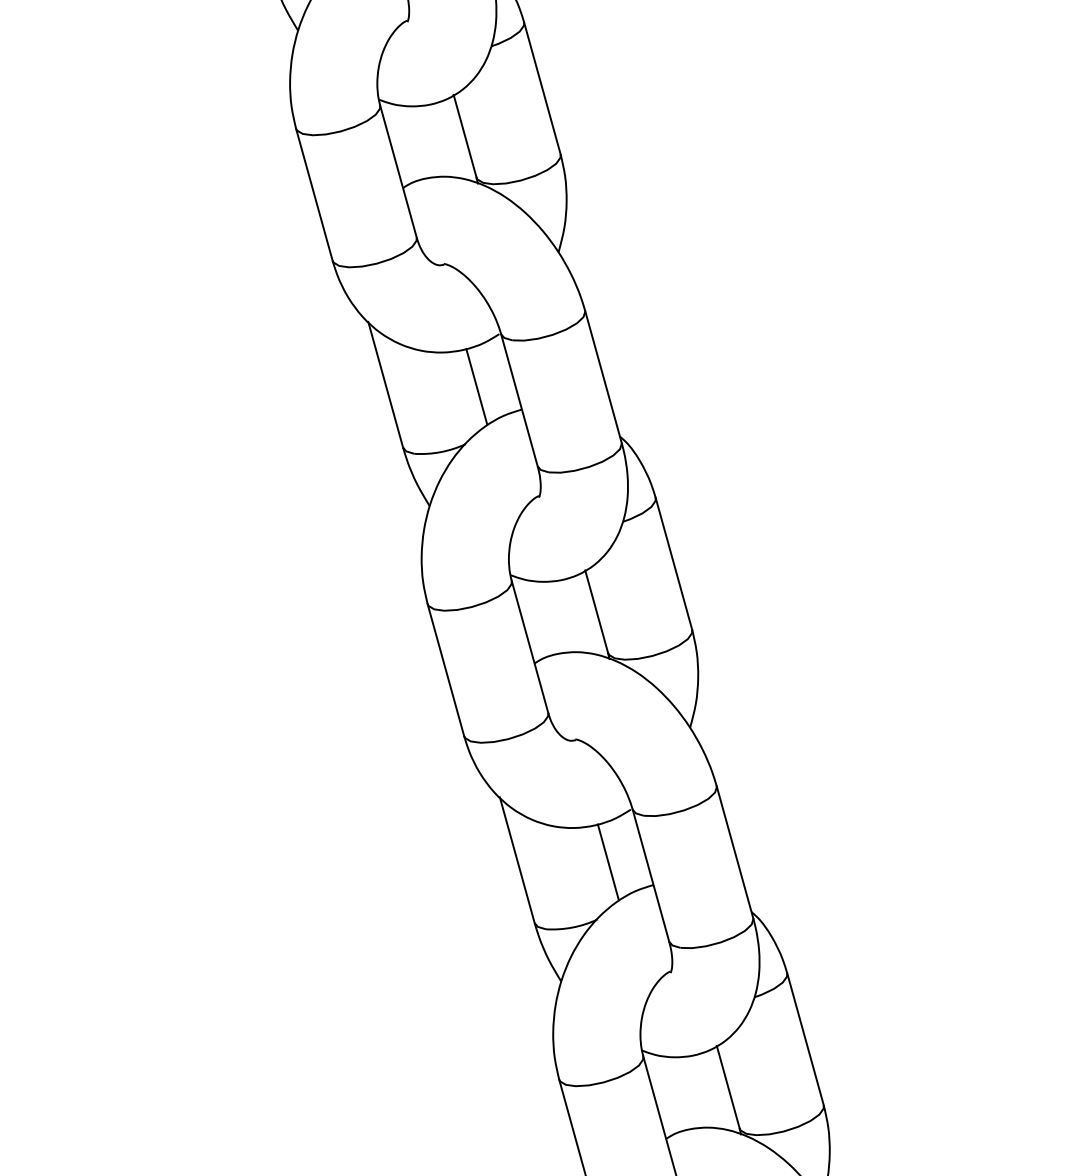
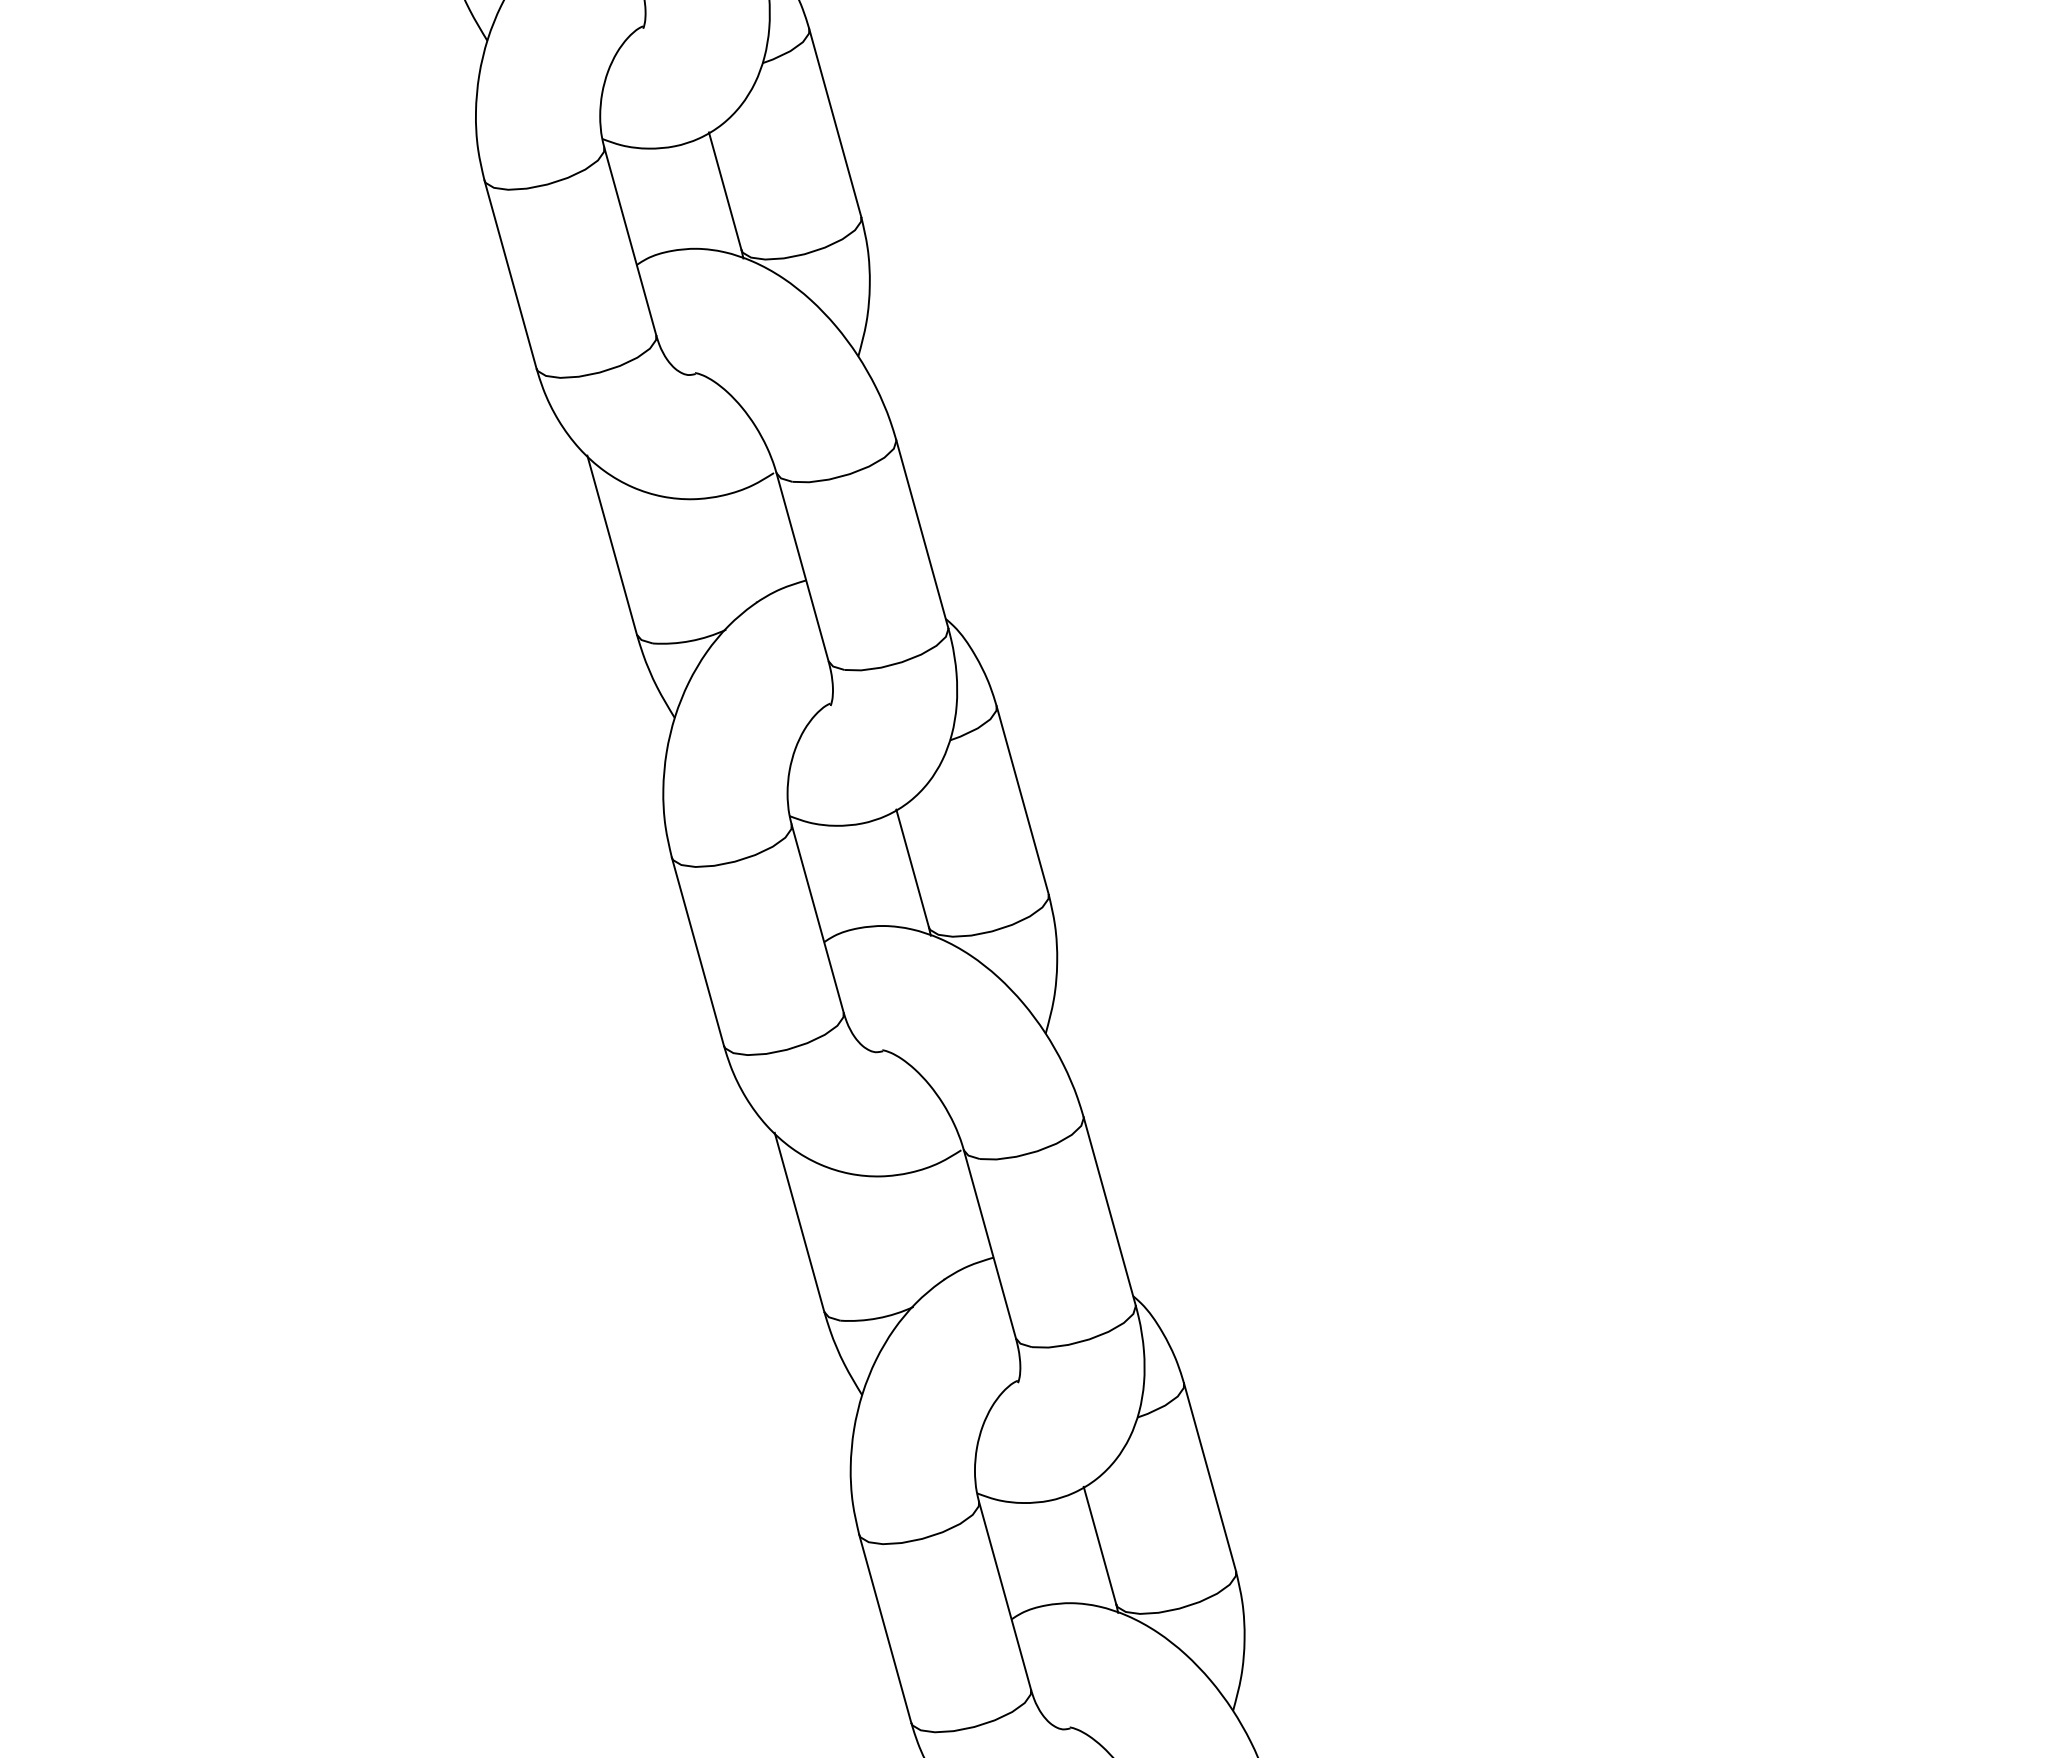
line: (476, 386) -> (741, 547), removed
line: (608, 861) -> (929, 1224), removed

